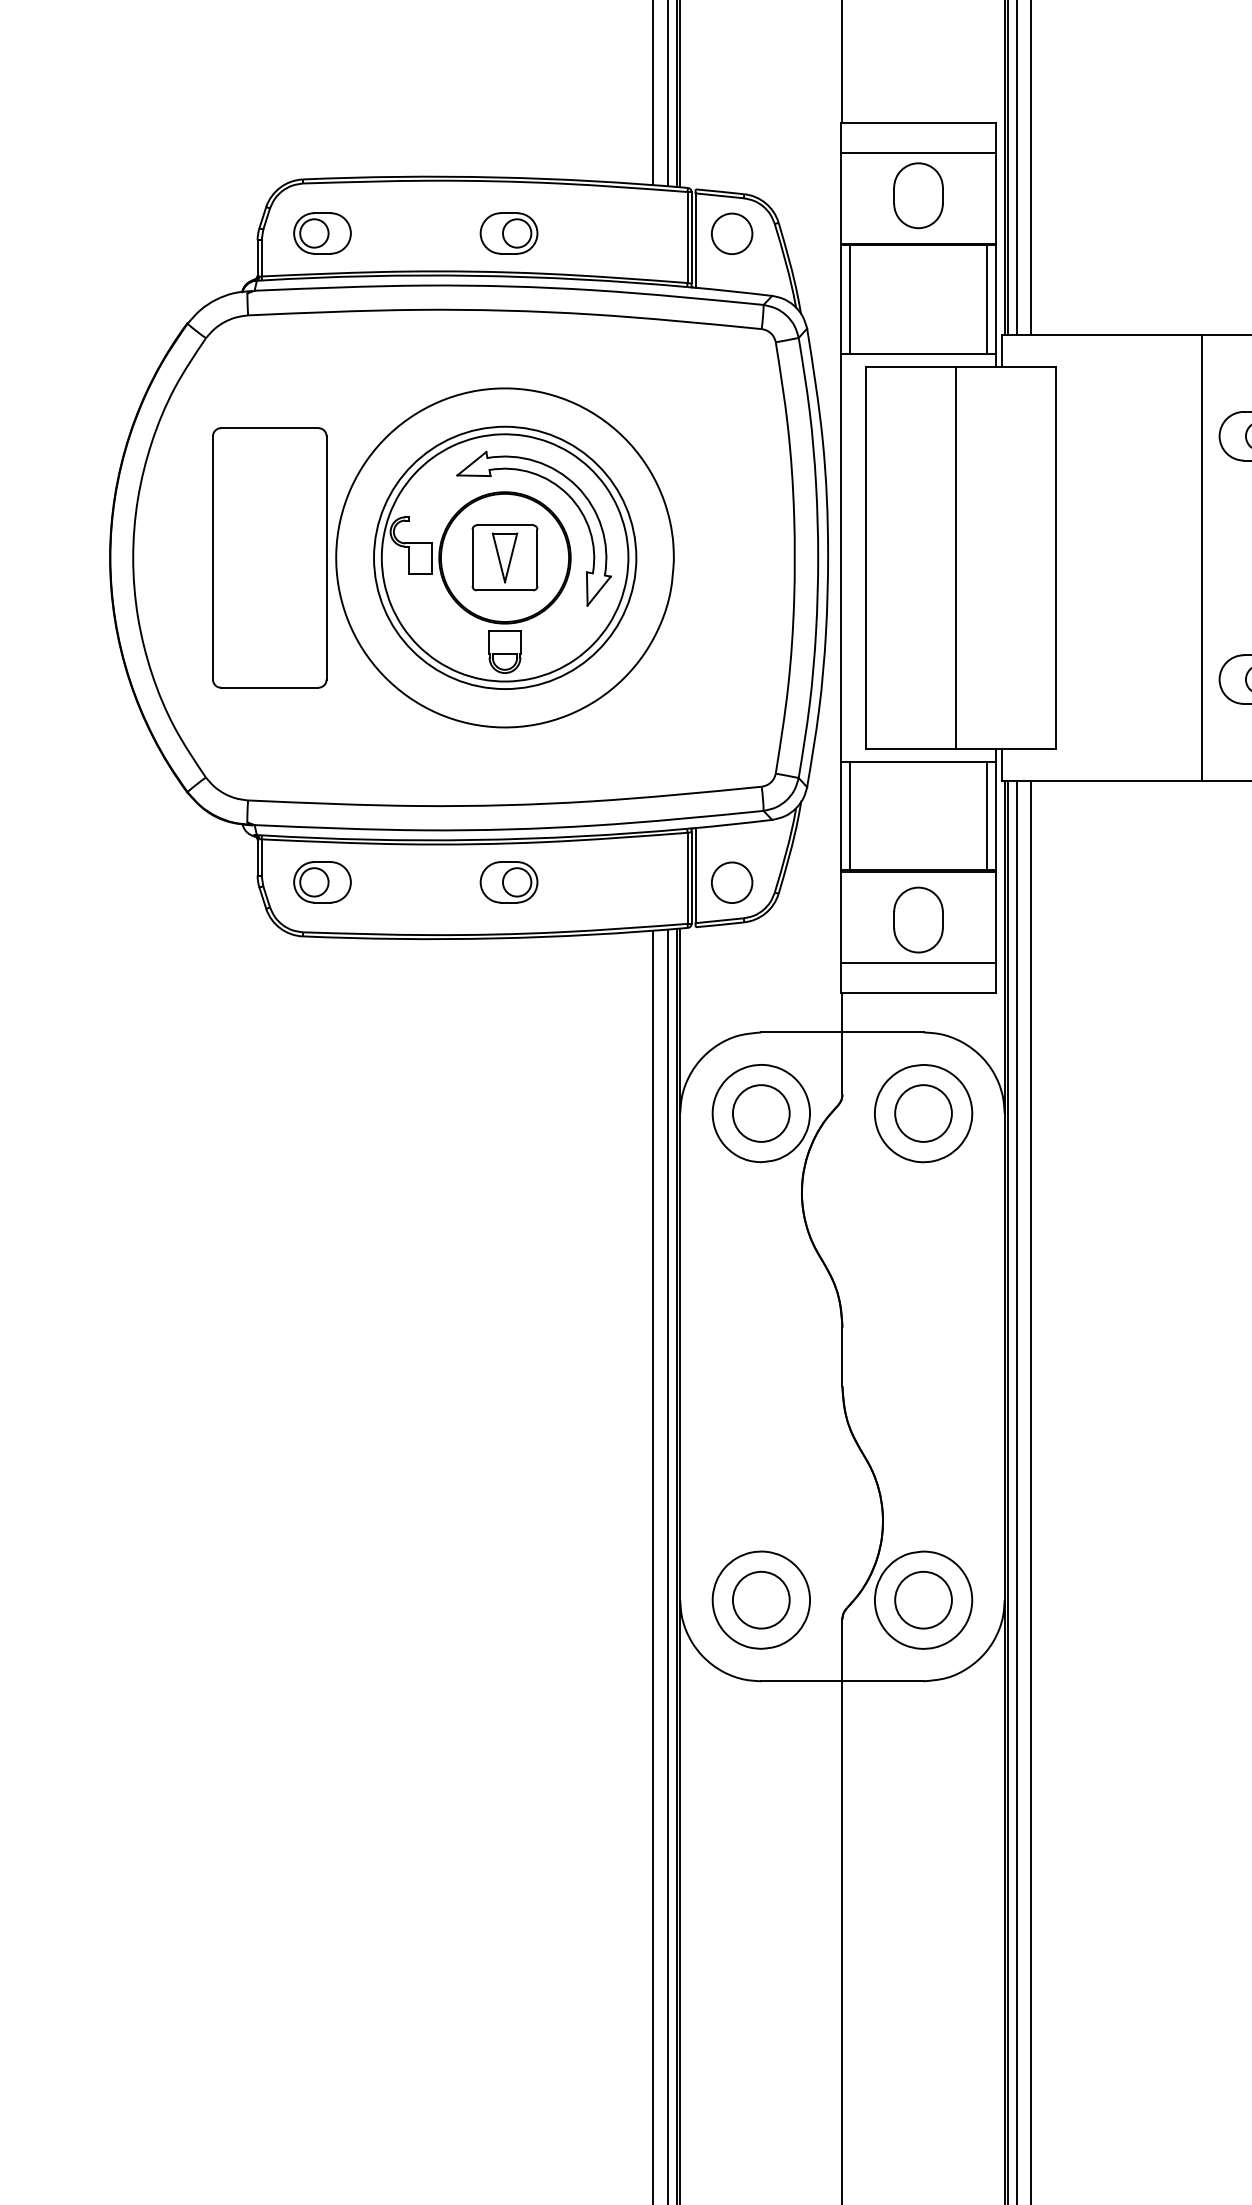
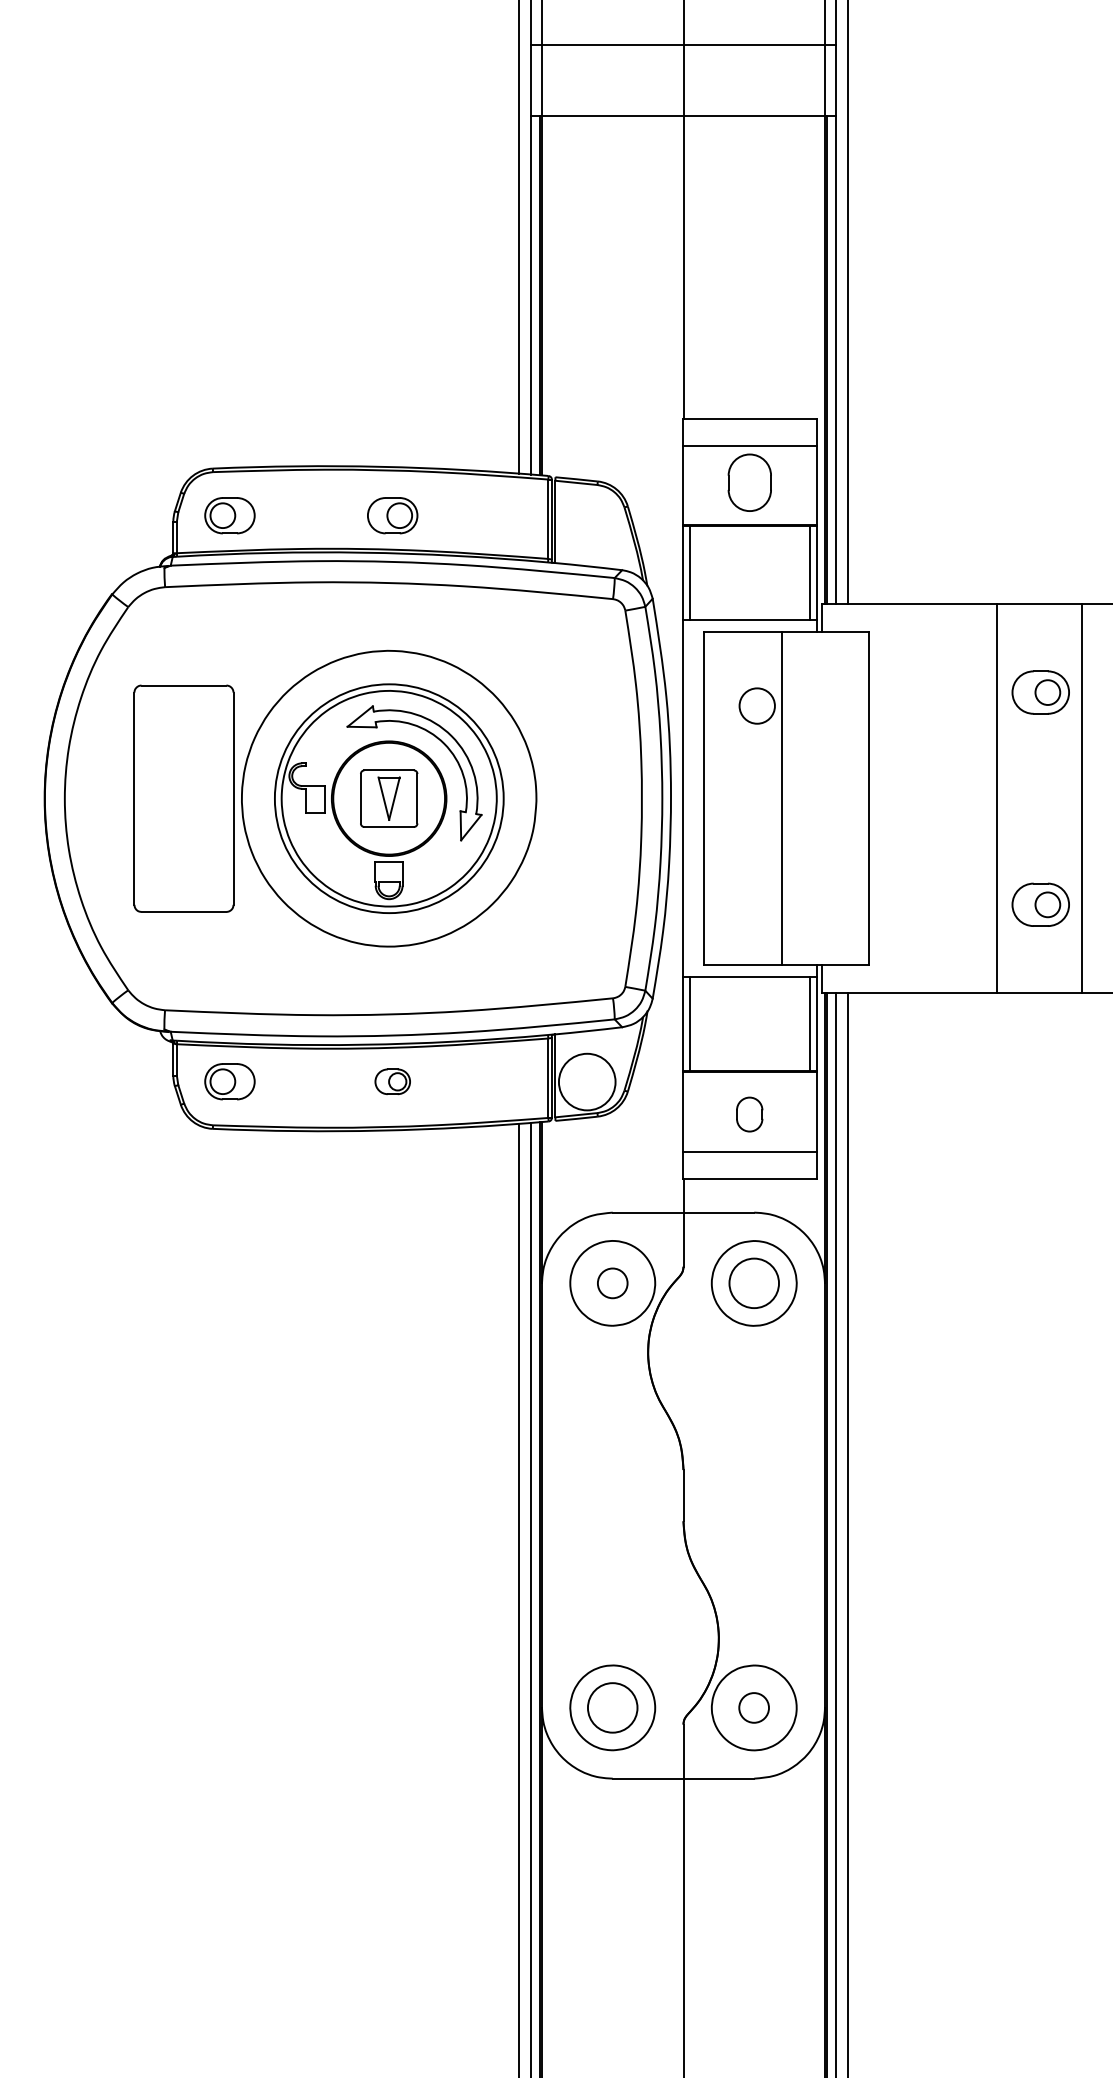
circle: (731, 233) -> (756, 705), moved
part: (508, 882) -> (392, 1081), size x0.7
circle: (731, 882) -> (586, 1081), size x1.6
part: (918, 919) -> (749, 1114), size x0.6
circle: (761, 1113) -> (612, 1283), size x0.6
circle: (922, 1599) -> (753, 1707), size x0.6

